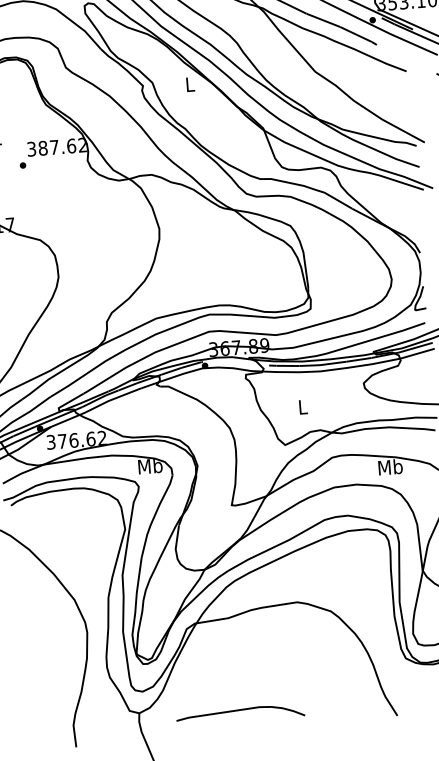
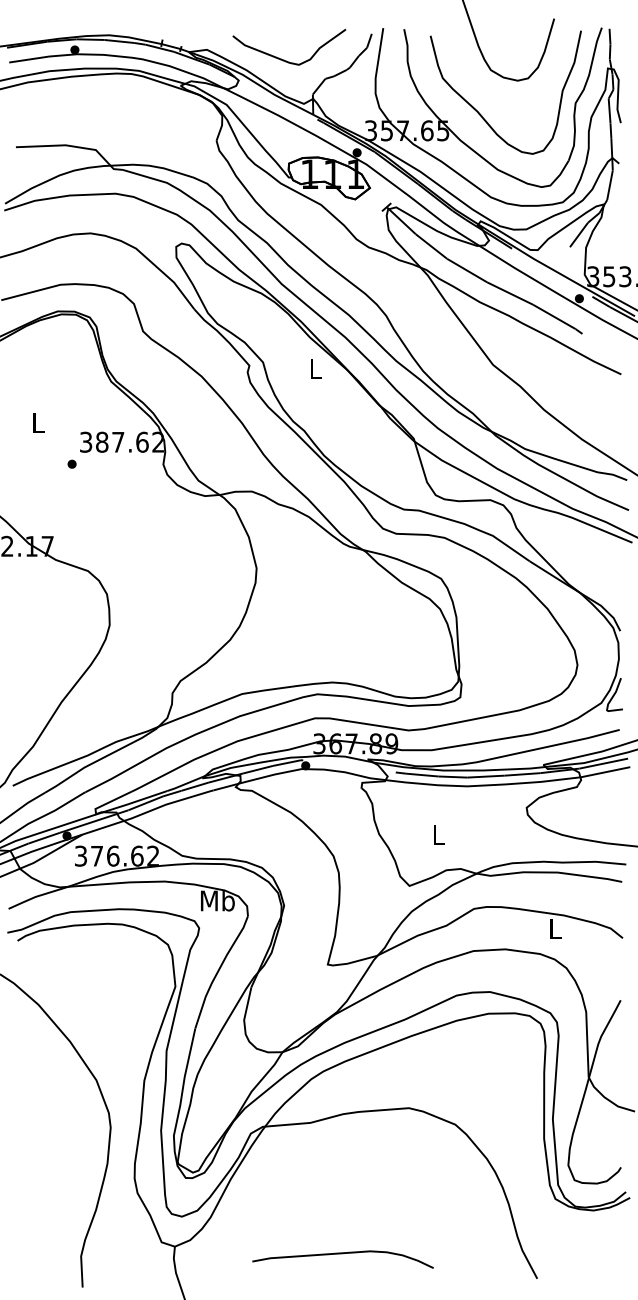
text: (390, 467) -> (555, 928), Mb -> L
curve: (239, 710) -> (342, 1254), moved

